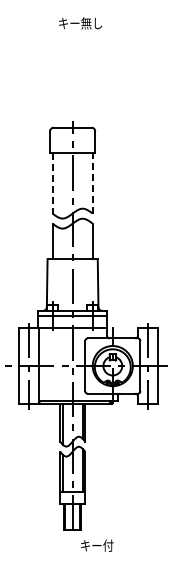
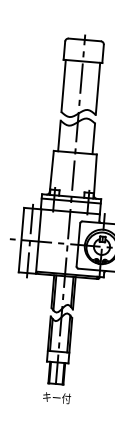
line: (92, 182) -> (97, 88), dashed -> solid
line: (52, 183) -> (63, 86), dashed -> solid
text: (97, 545) -> (57, 397), moved

